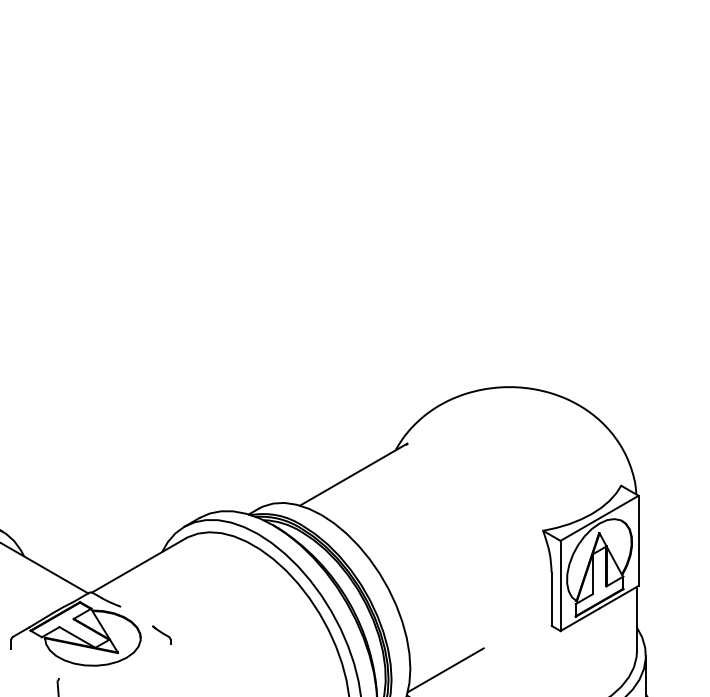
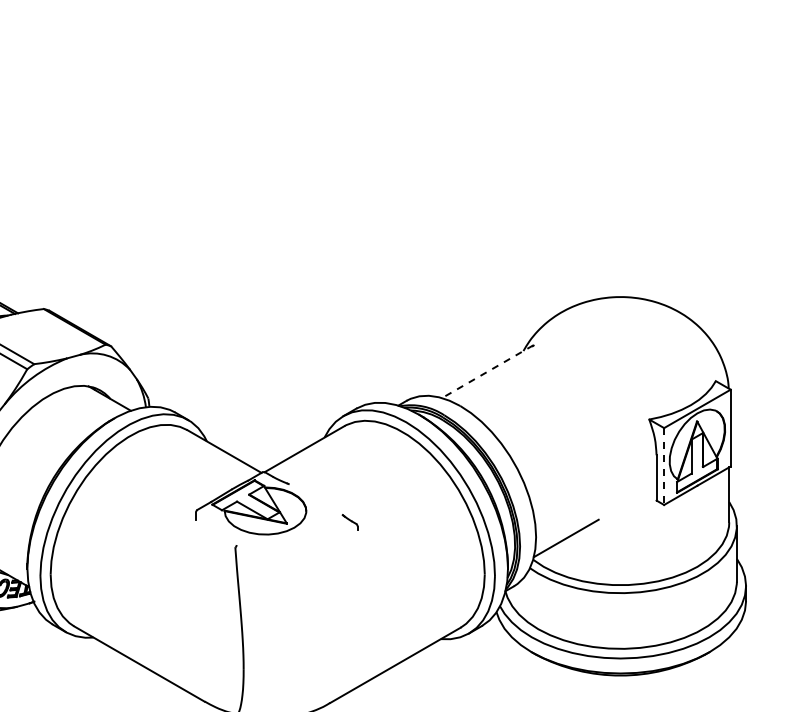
line: (353, 474) -> (487, 371), solid -> dashed
line: (560, 587) -> (664, 467), solid -> dashed
part: (160, 635) -> (349, 522), moved

